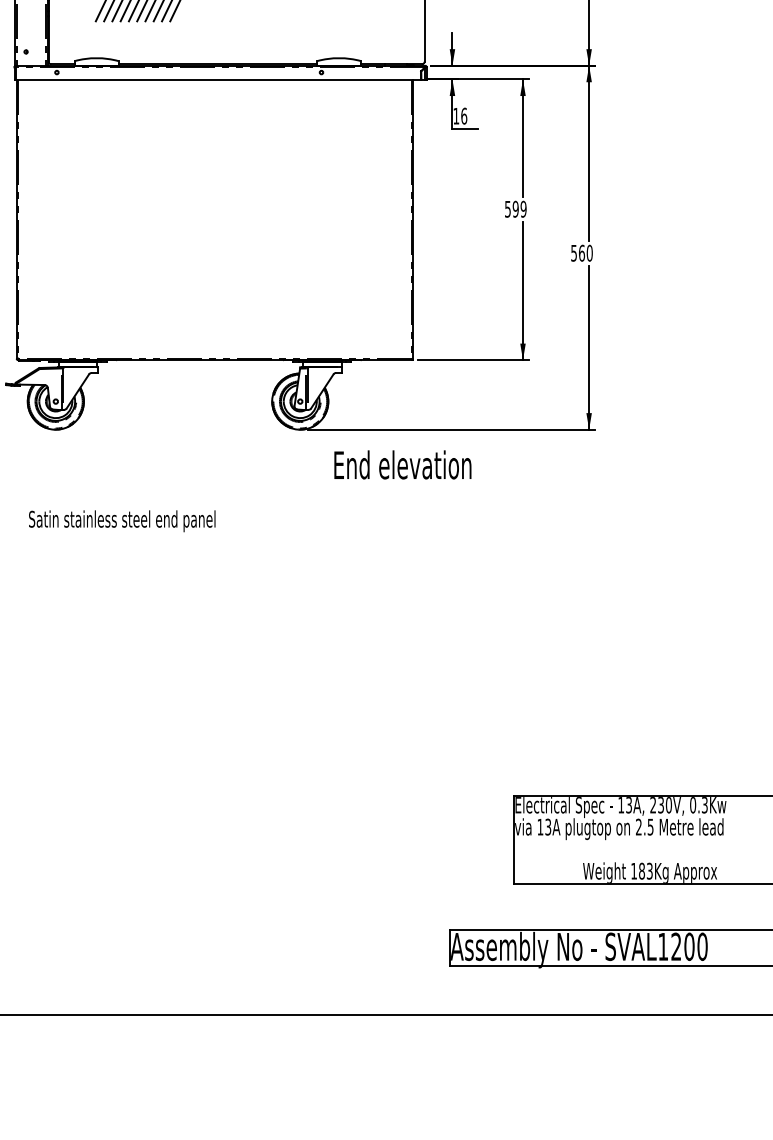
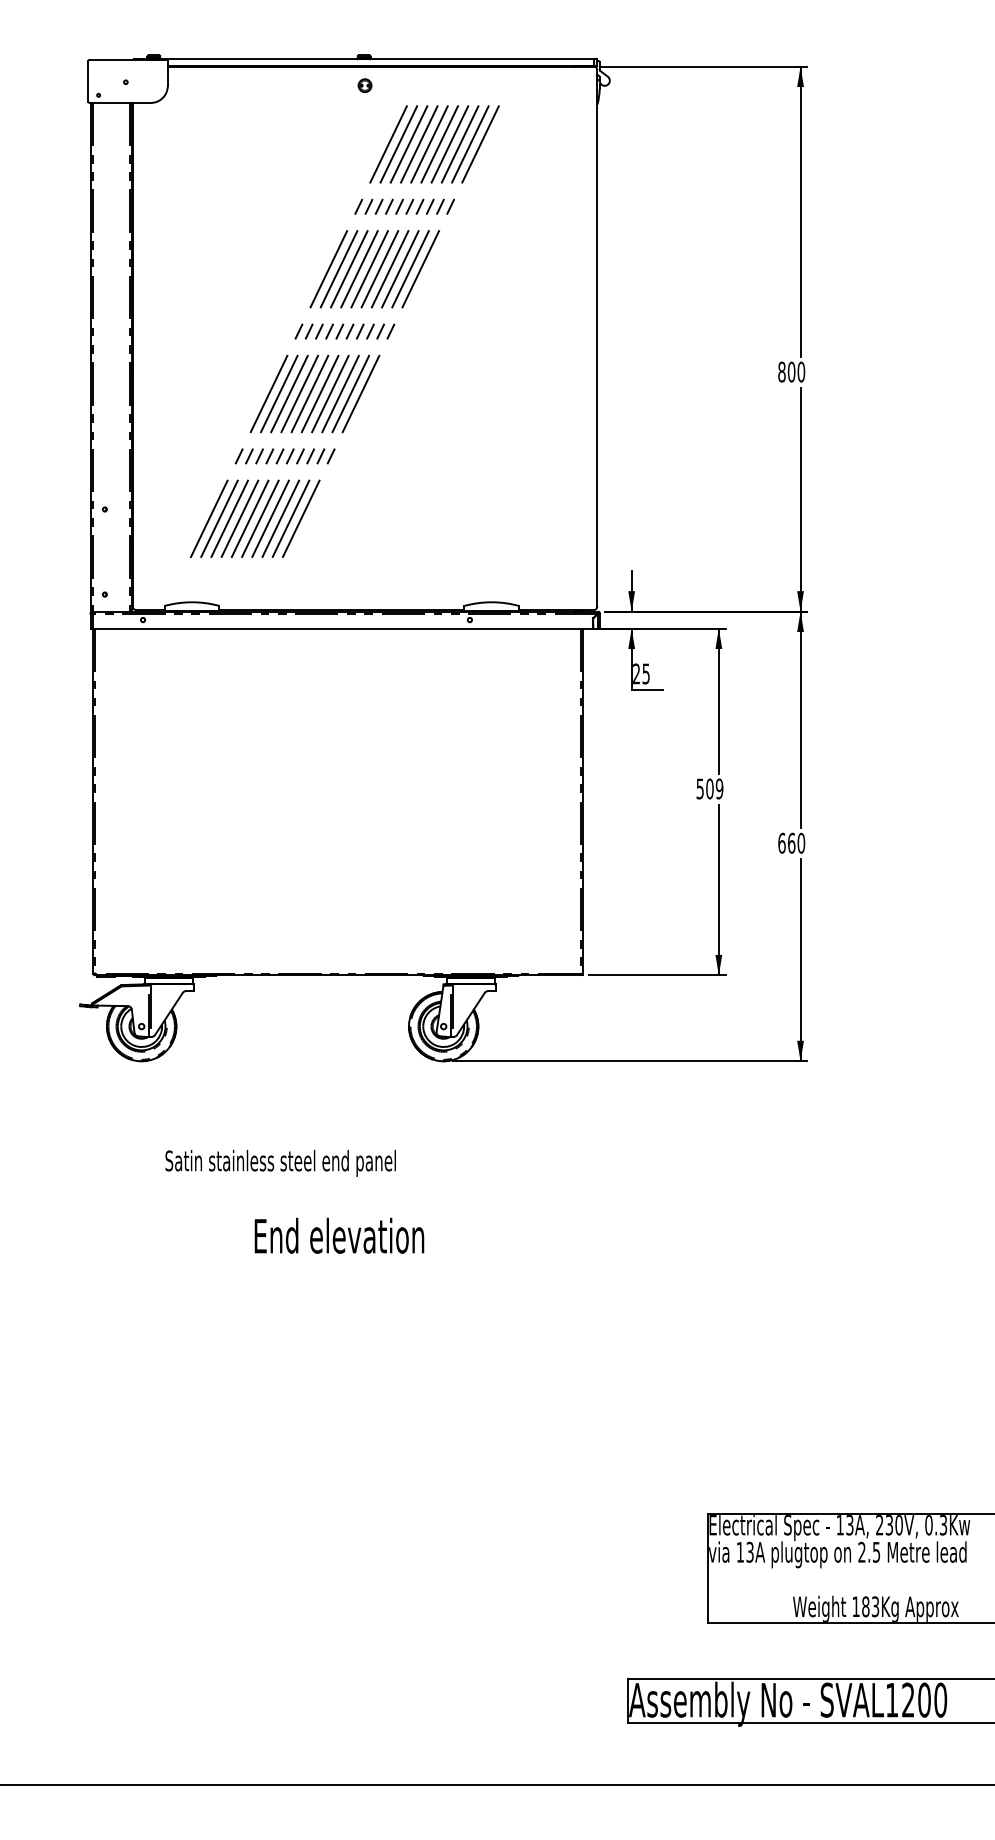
text: (460, 115) -> (641, 673), 16 -> 25
text: (515, 208) -> (709, 788), 599 -> 509
text: (573, 252) -> (781, 842), 560 -> 660
text: (402, 464) -> (339, 1235), moved
text: (122, 521) -> (280, 1163), moved

